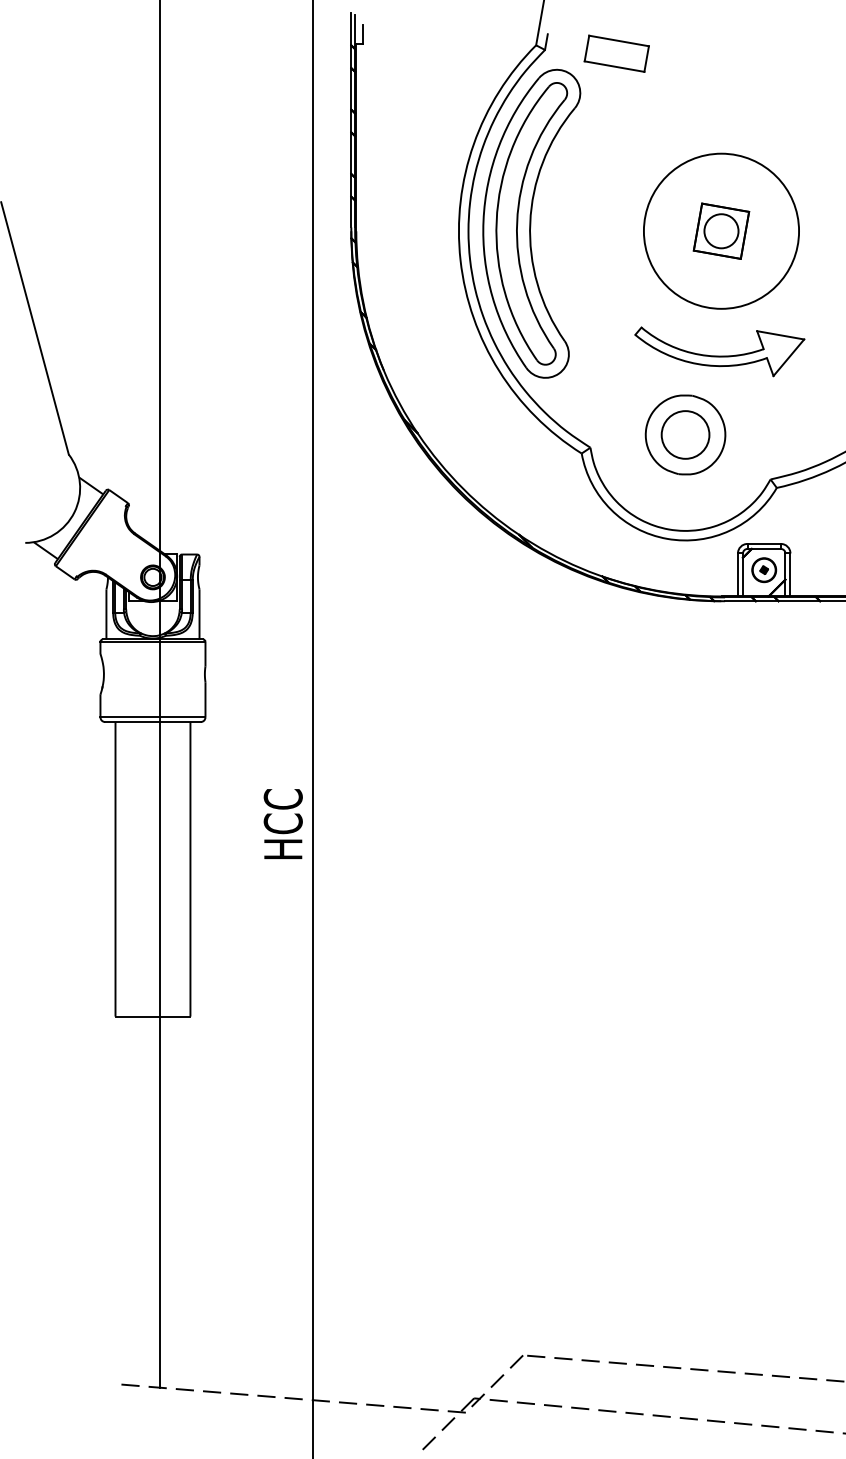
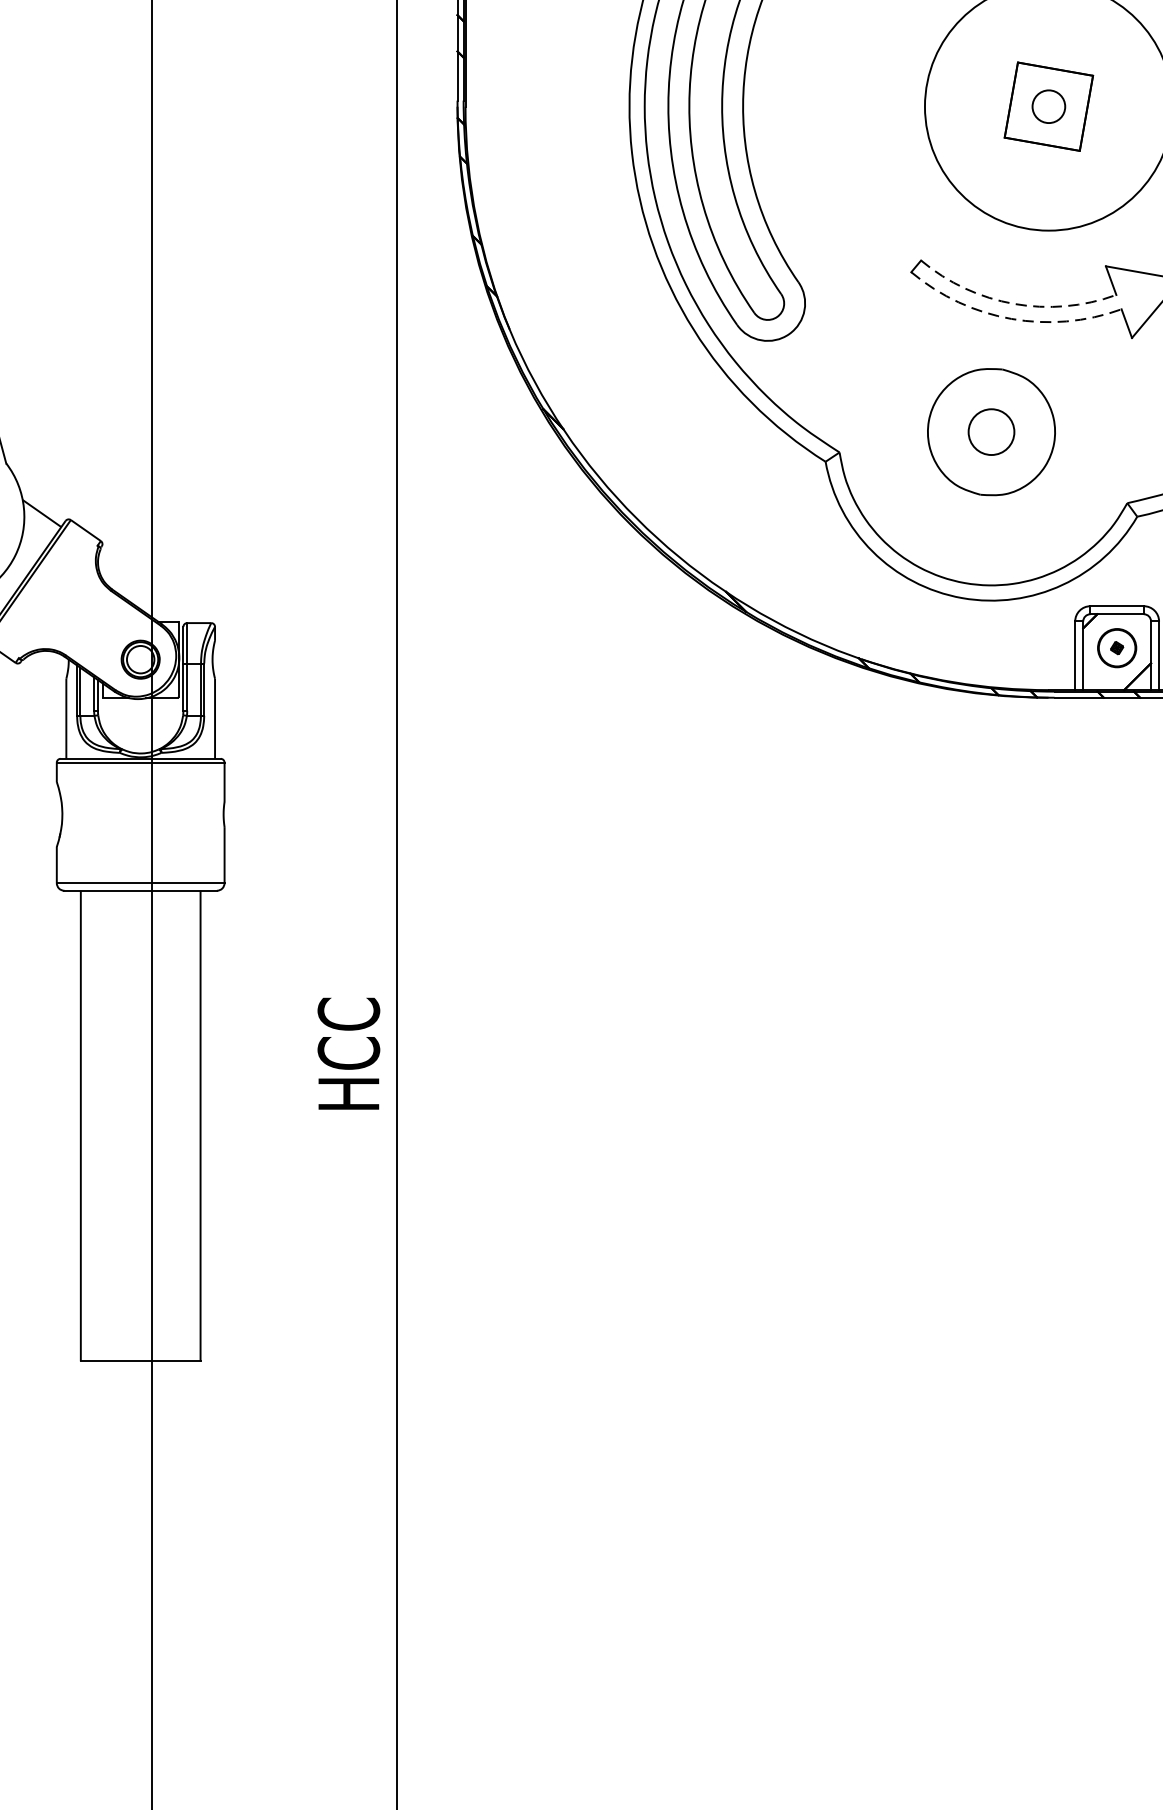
circle: (721, 231) -> (1048, 107), size x0.6
arc: (699, 354) -> (1013, 303), solid -> dashed
arc: (698, 364) -> (1012, 319), solid -> dashed
circle: (685, 434) -> (991, 431), size x0.6

